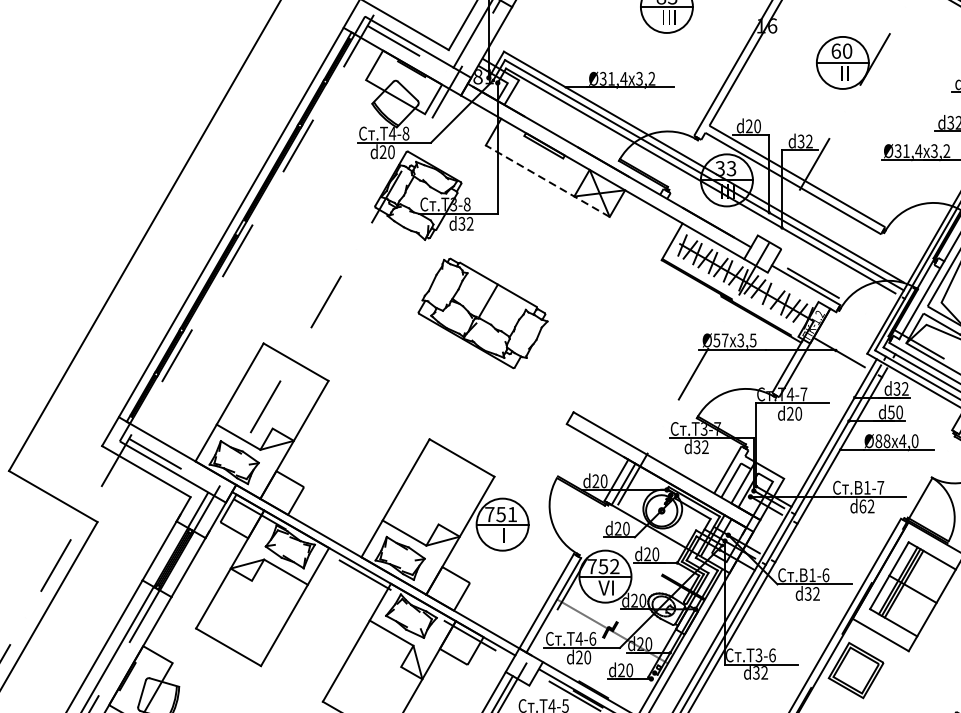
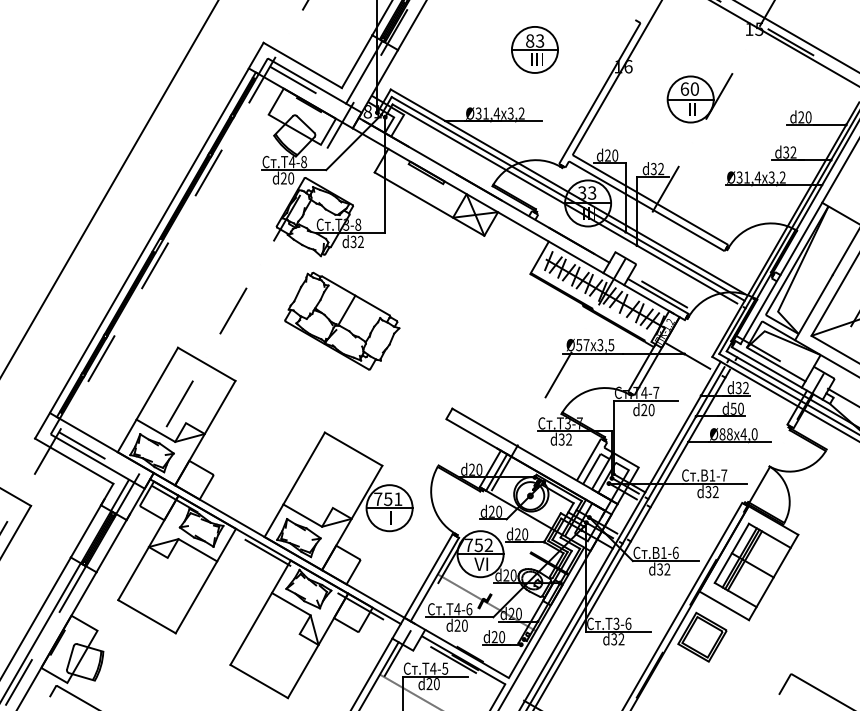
line: (547, 180) -> (429, 203), dashed -> solid
line: (795, 288) -> (648, 299), added
part: (483, 312) -> (342, 320), moved
text: (862, 505) -> (708, 491), d62 -> d32

